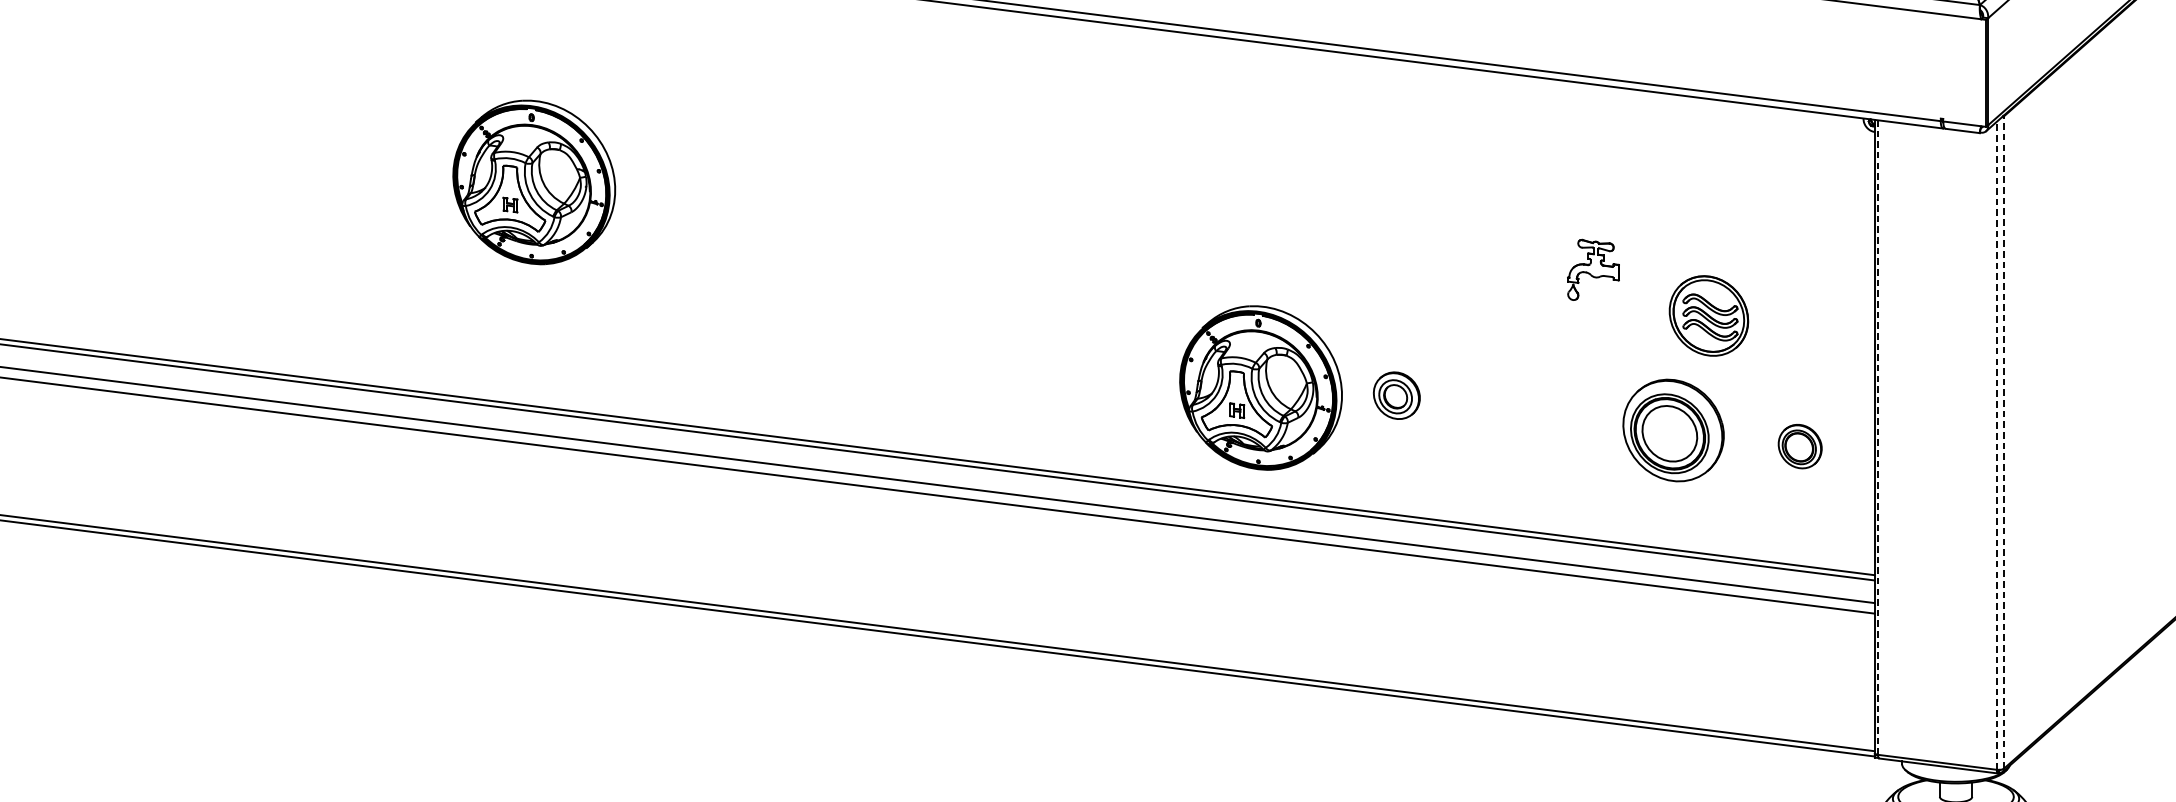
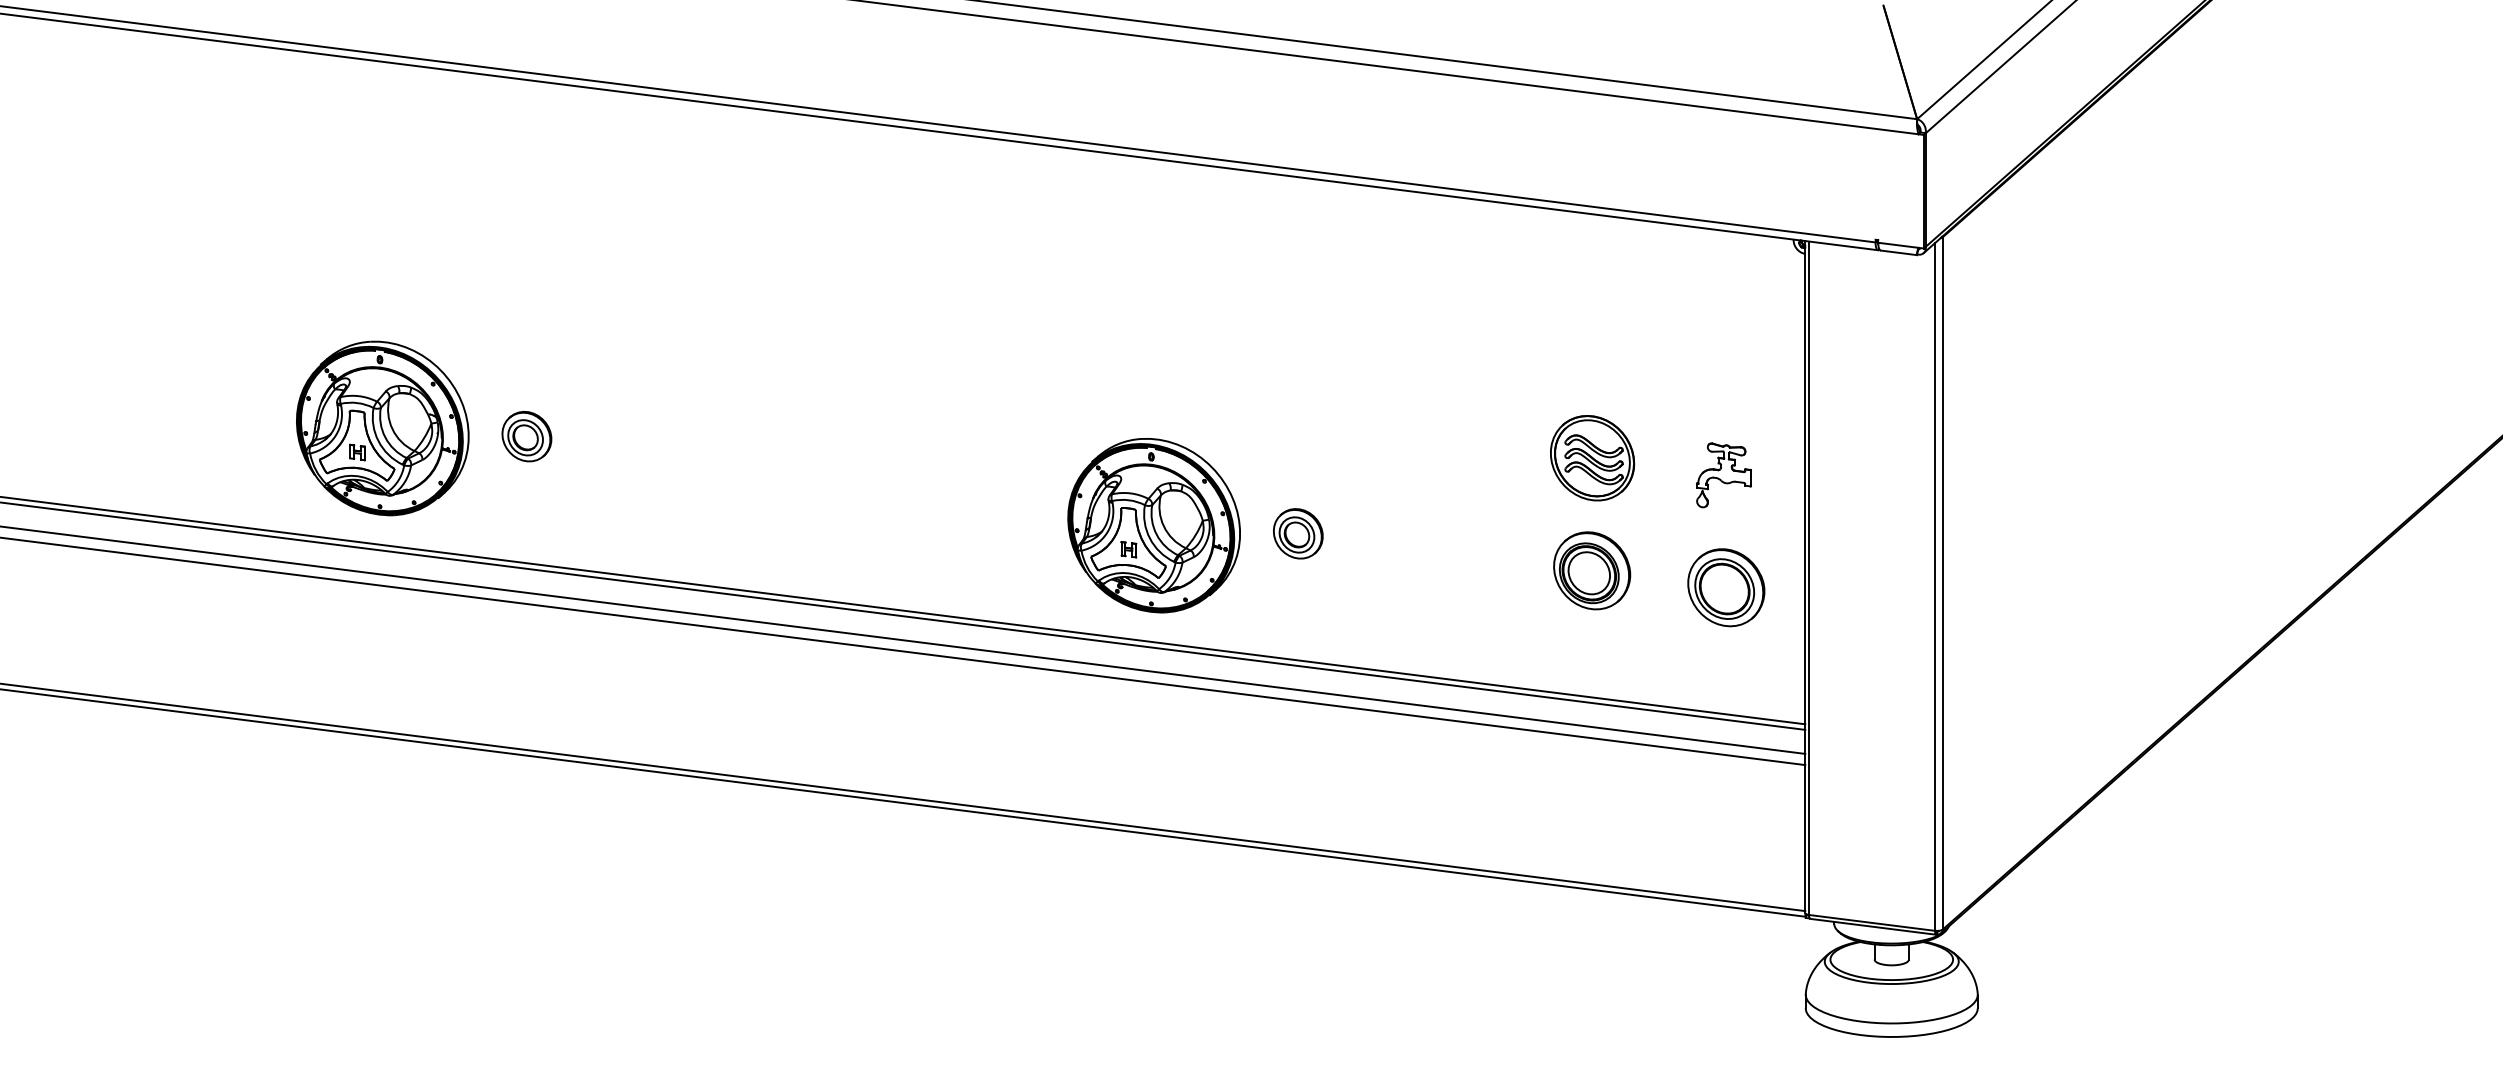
part: (534, 182) -> (382, 428), moved
part: (1593, 270) -> (1723, 475), moved
part: (669, 304) -> (526, 436), added
part: (1708, 316) -> (1592, 458), moved
part: (1674, 430) -> (1592, 570), size x0.71
line: (1878, 437) -> (1809, 578), dashed -> solid
line: (2003, 442) -> (1942, 583), dashed -> solid
line: (1997, 445) -> (1935, 586), dashed -> solid
part: (1800, 446) -> (1726, 587), size x1.67

